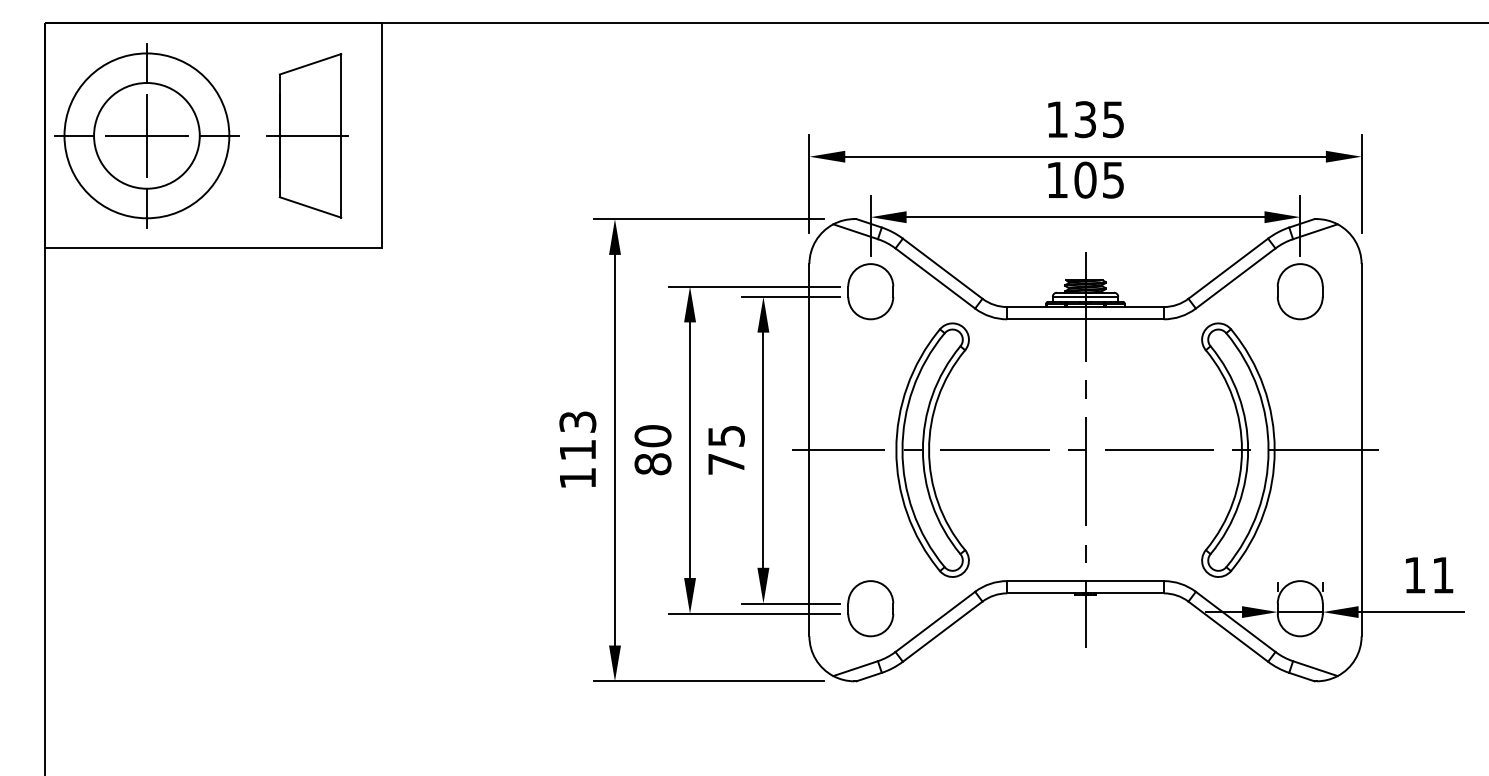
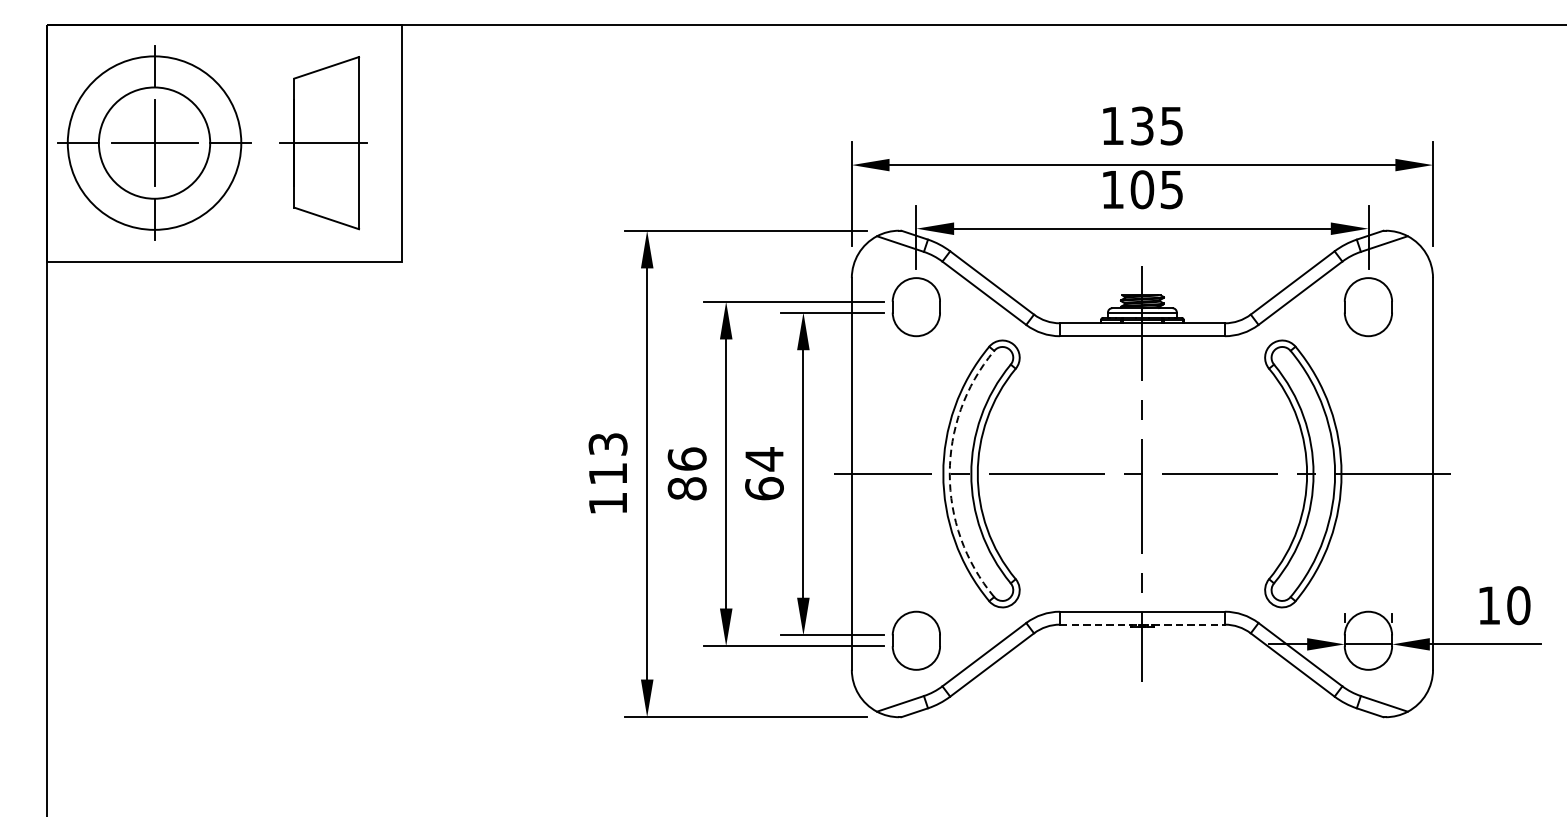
text: (652, 435) -> (686, 458), 80 -> 86
text: (726, 449) -> (764, 473), 75 -> 64
arc: (902, 450) -> (949, 474), solid -> dashed
text: (1443, 574) -> (1519, 604), 11 -> 10
line: (1086, 593) -> (1143, 624), solid -> dashed

